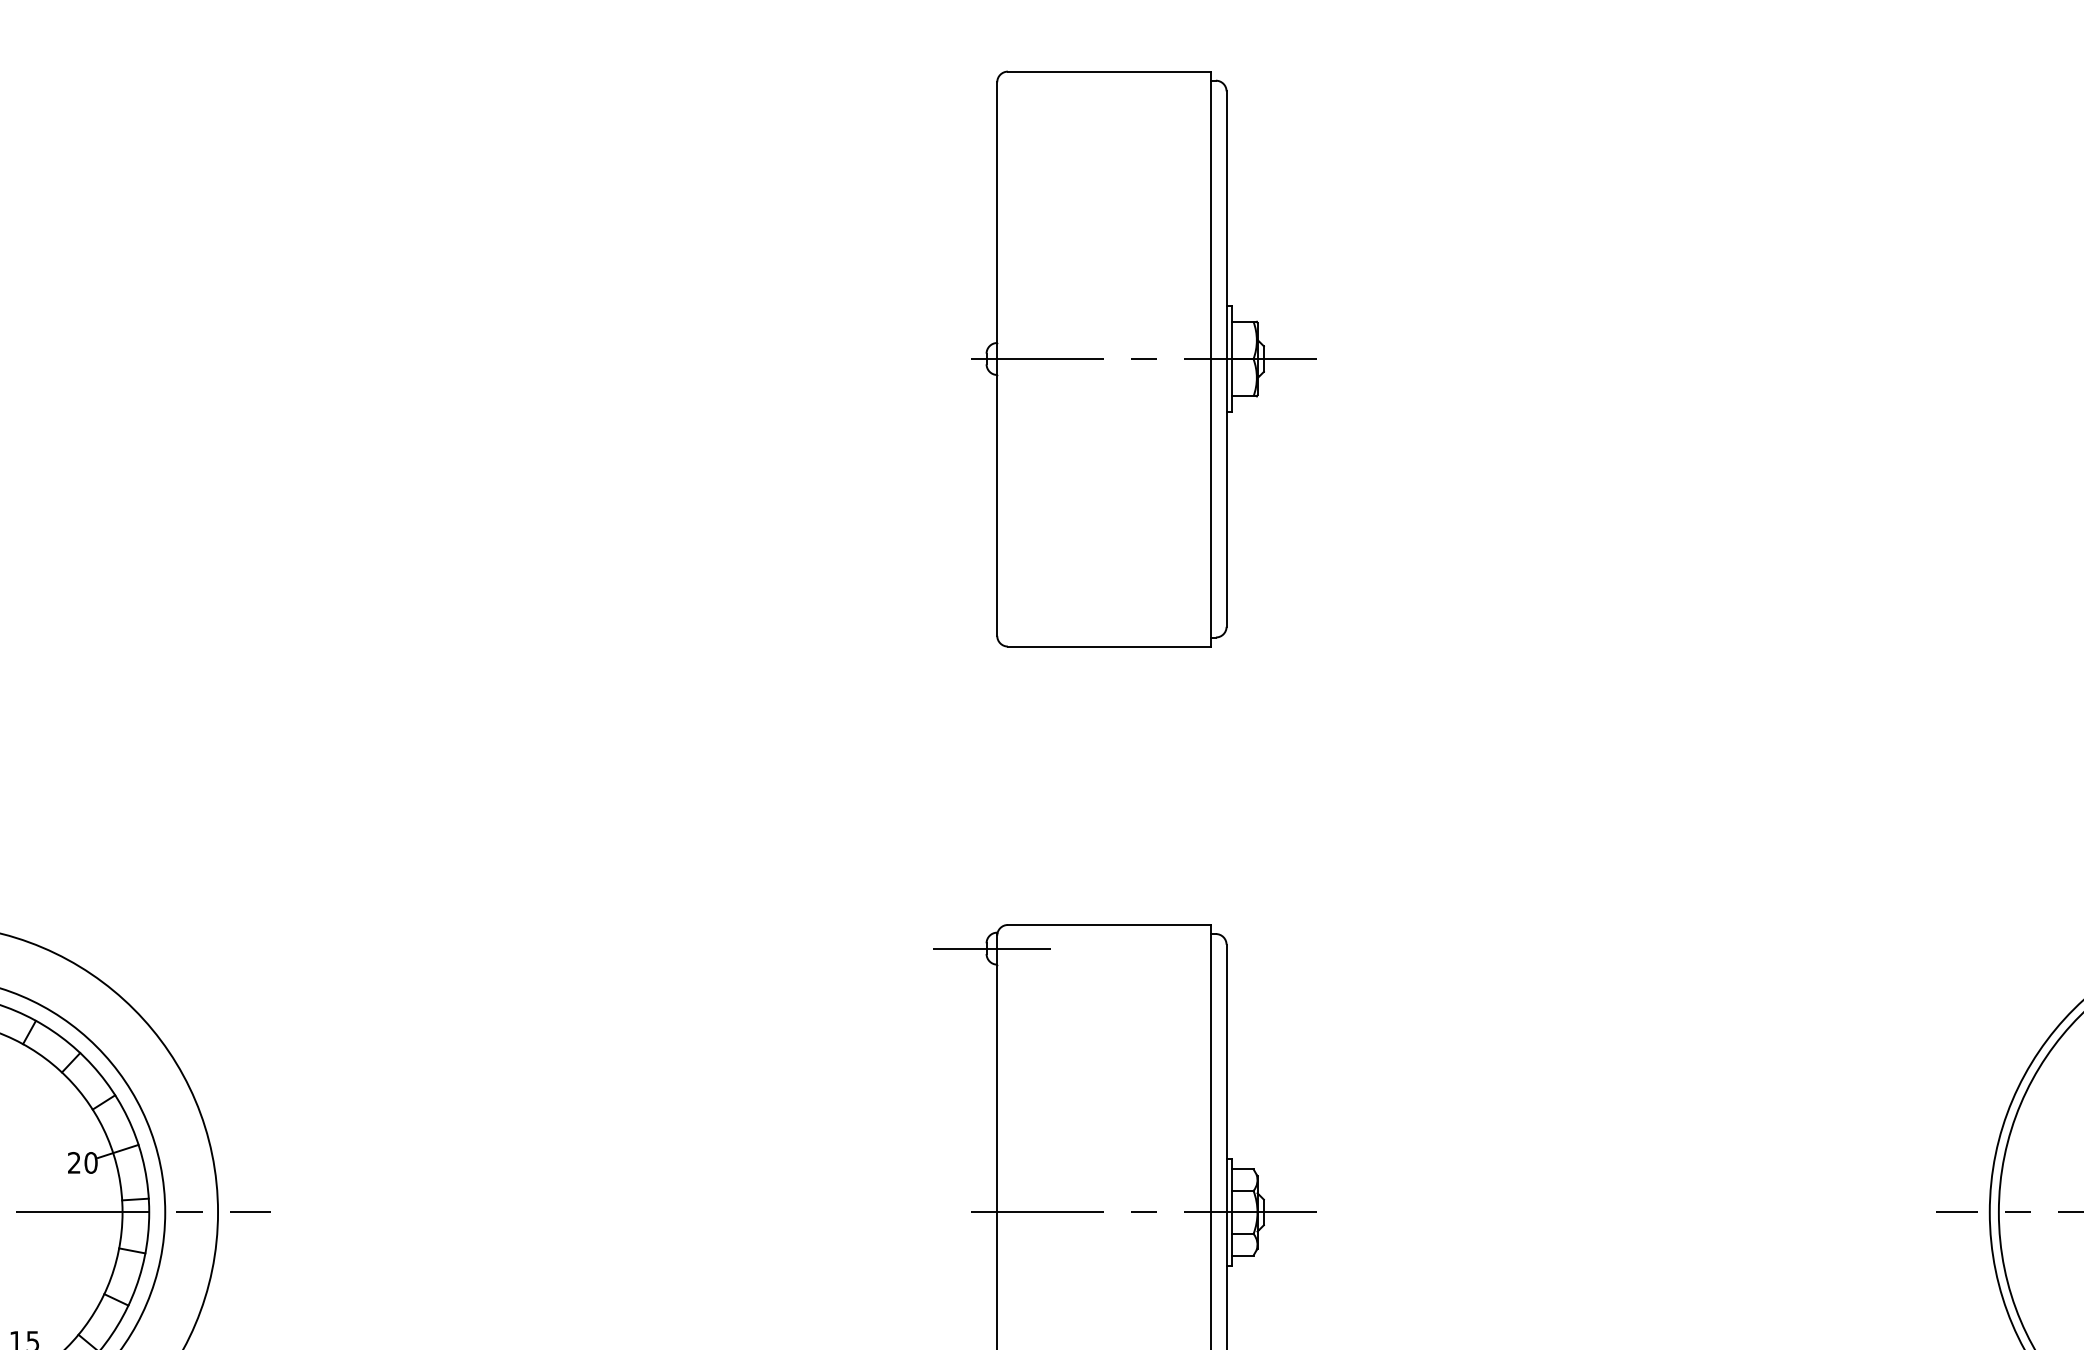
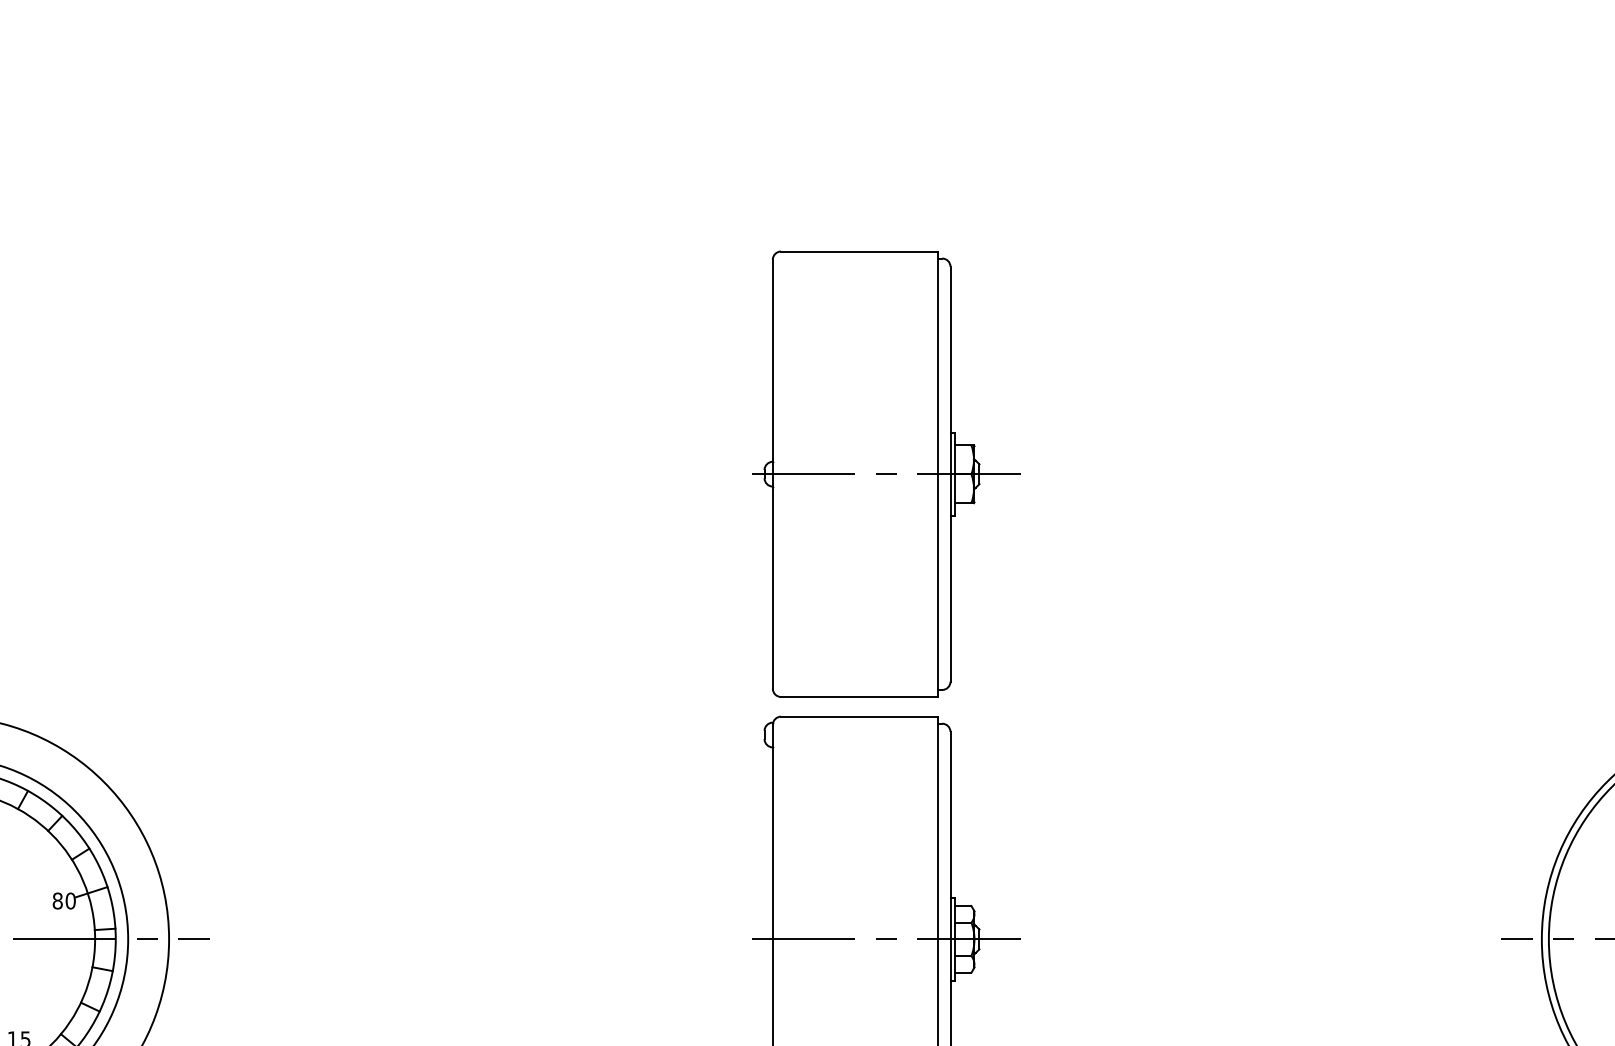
part: (1143, 358) -> (886, 473), moved
line: (991, 948) -> (768, 734), removed
text: (73, 1162) -> (57, 900), 20 -> 80

